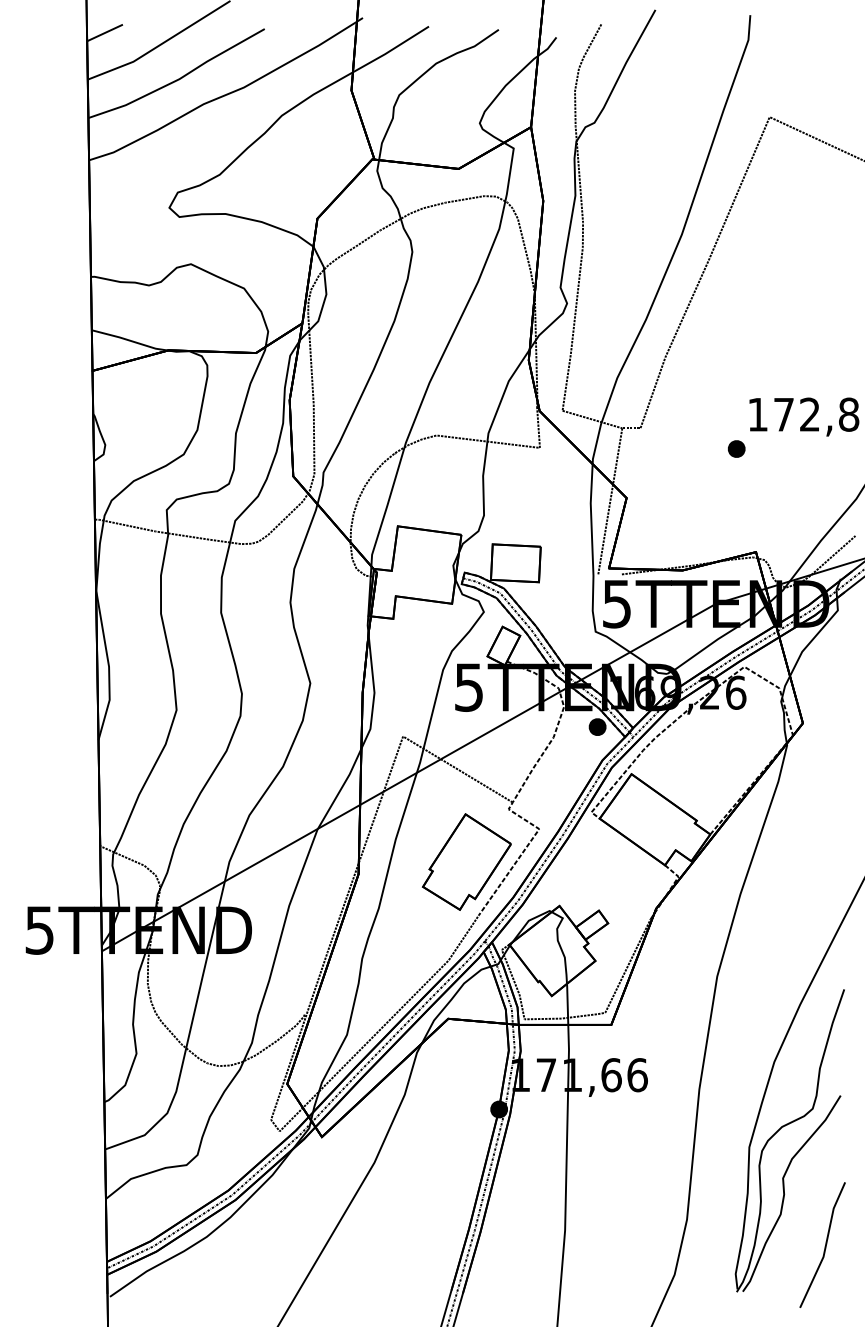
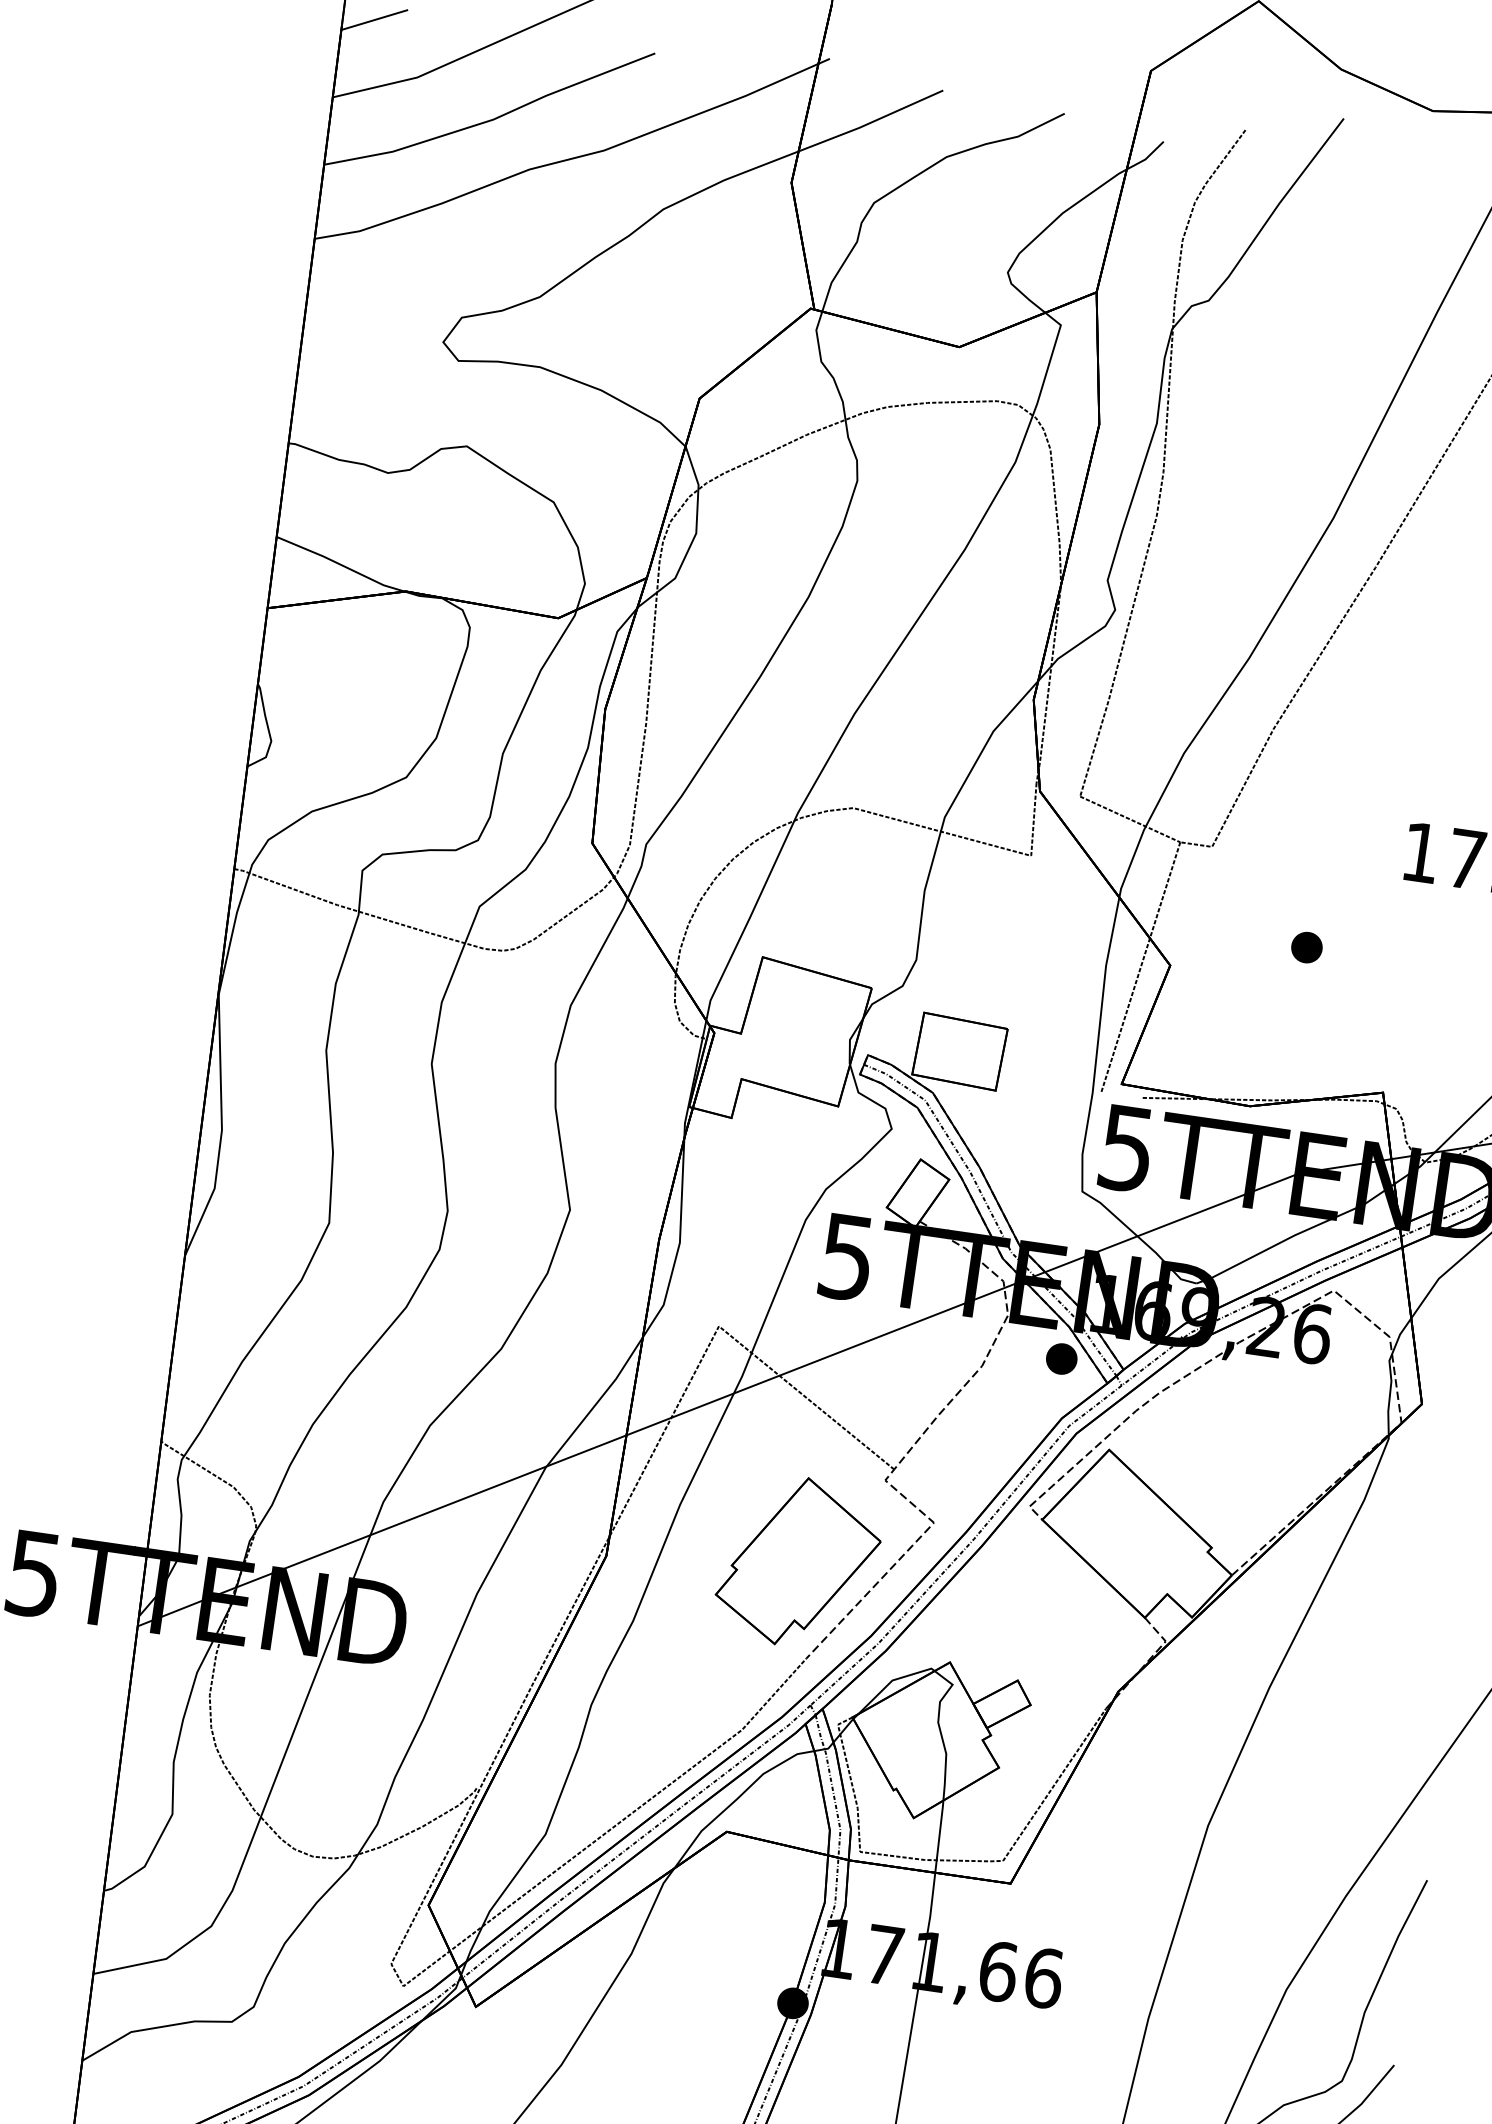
part: (736, 448) -> (1306, 946), moved

